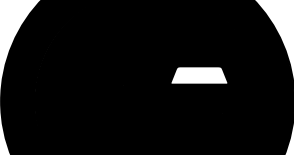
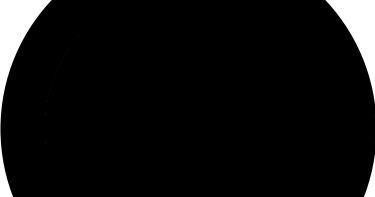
fill: (199, 75) -> (254, 95), added

